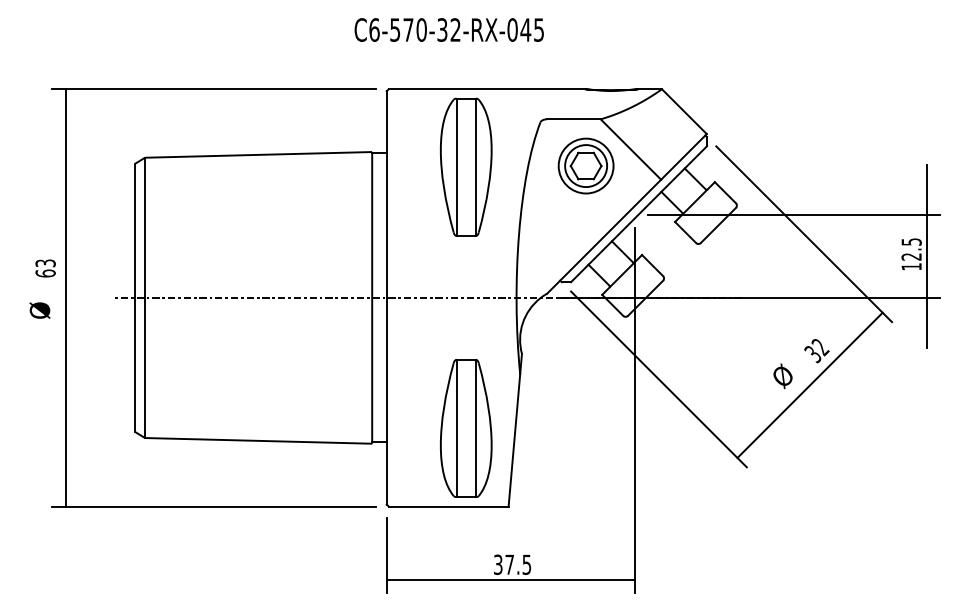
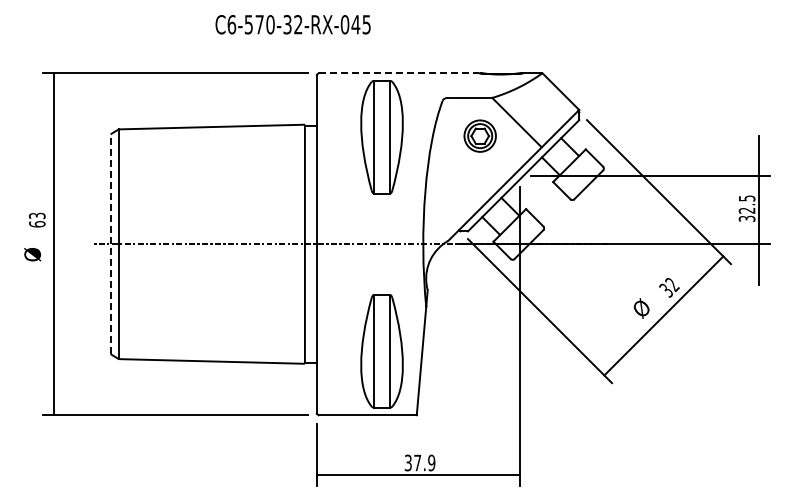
text: (448, 29) -> (292, 24), moved
line: (487, 89) -> (399, 73), solid -> dashed
part: (585, 165) -> (479, 135), size x0.7
text: (910, 266) -> (746, 218), 12.5 -> 32.5
line: (134, 298) -> (110, 244), solid -> dashed
text: (526, 564) -> (431, 462), 37.5 -> 37.9

